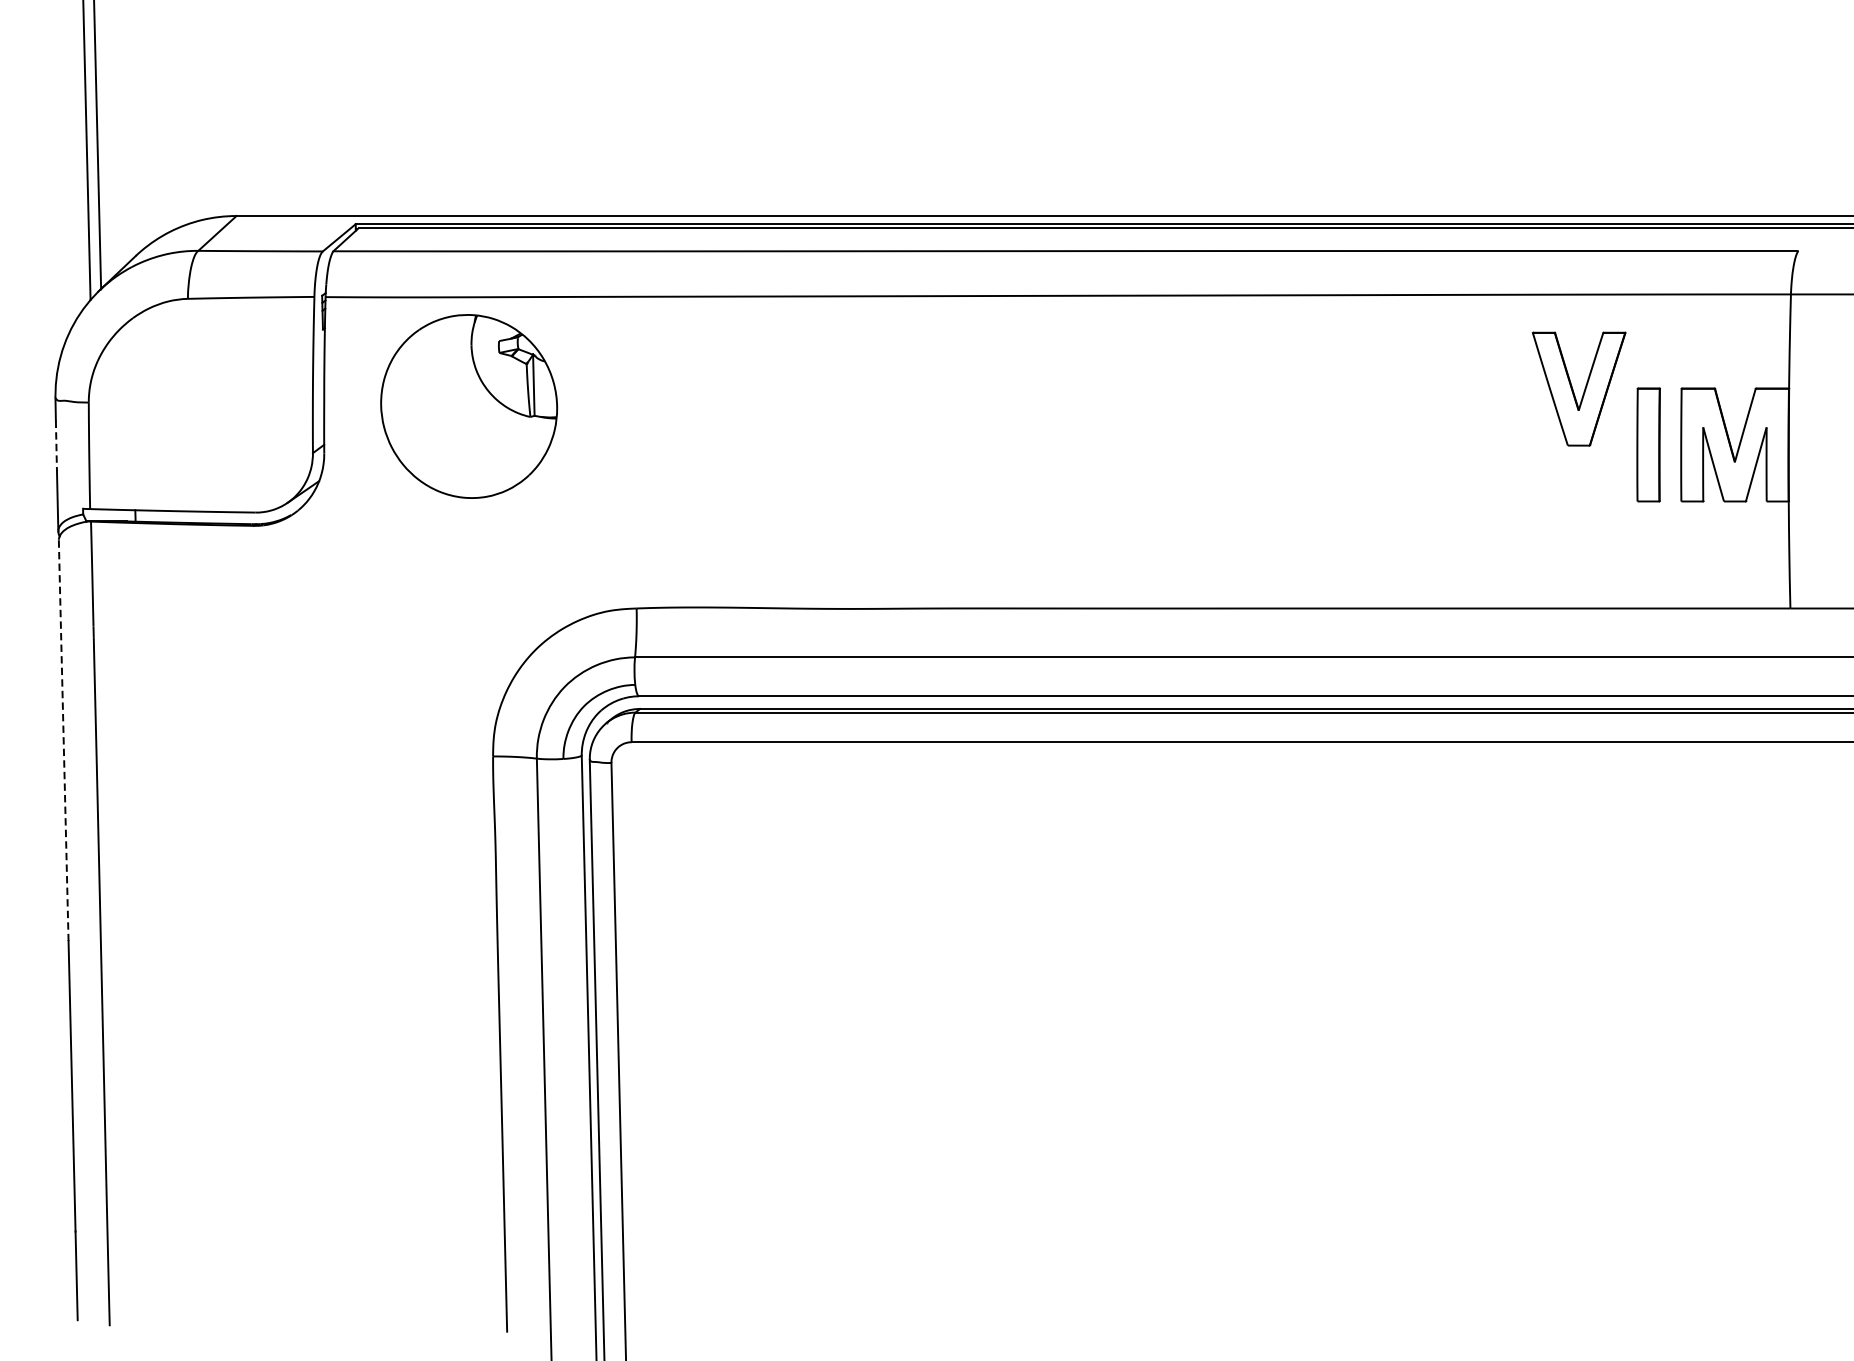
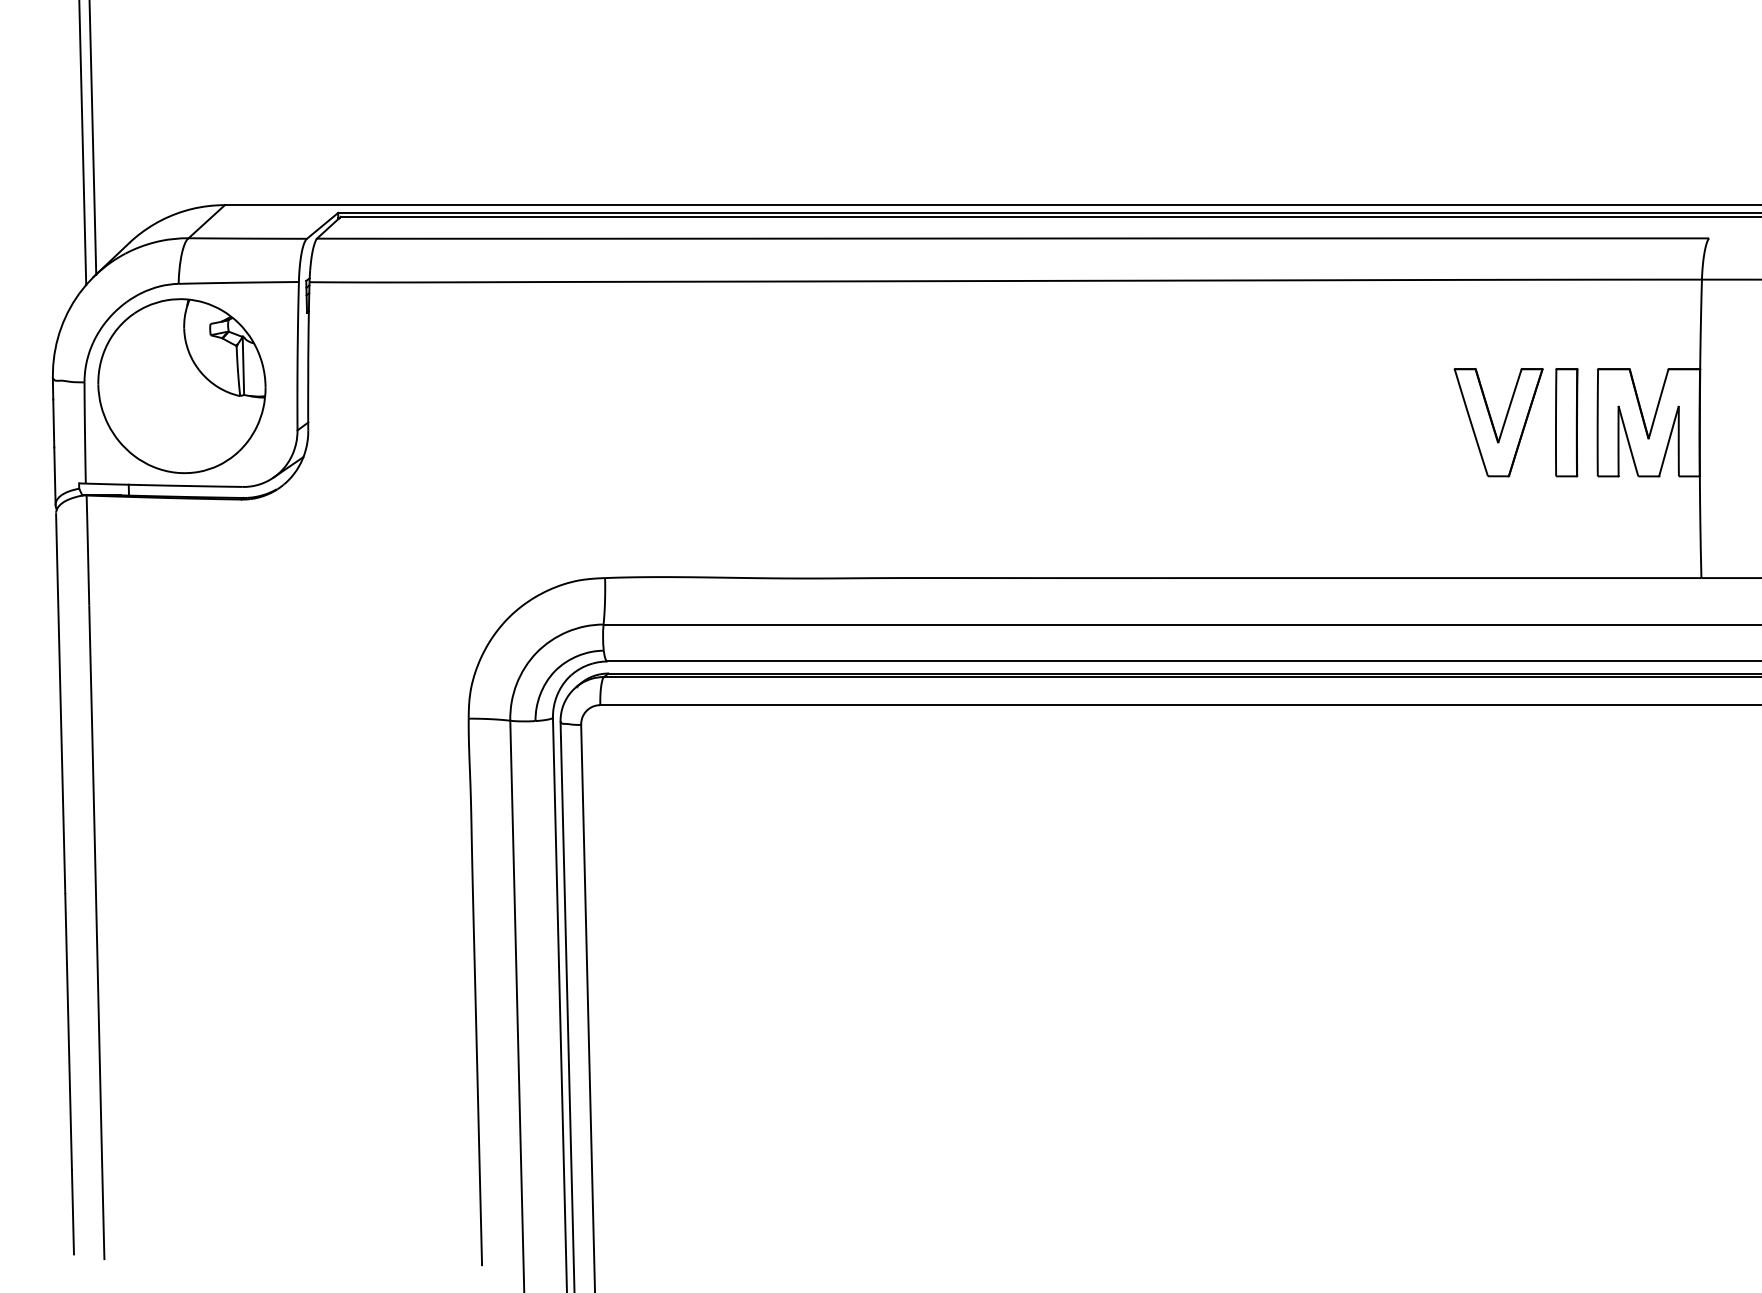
part: (1578, 388) -> (1498, 422), moved
part: (468, 406) -> (181, 386), moved
line: (56, 445) -> (53, 423), dashed -> solid
line: (63, 740) -> (60, 703), dashed -> solid

